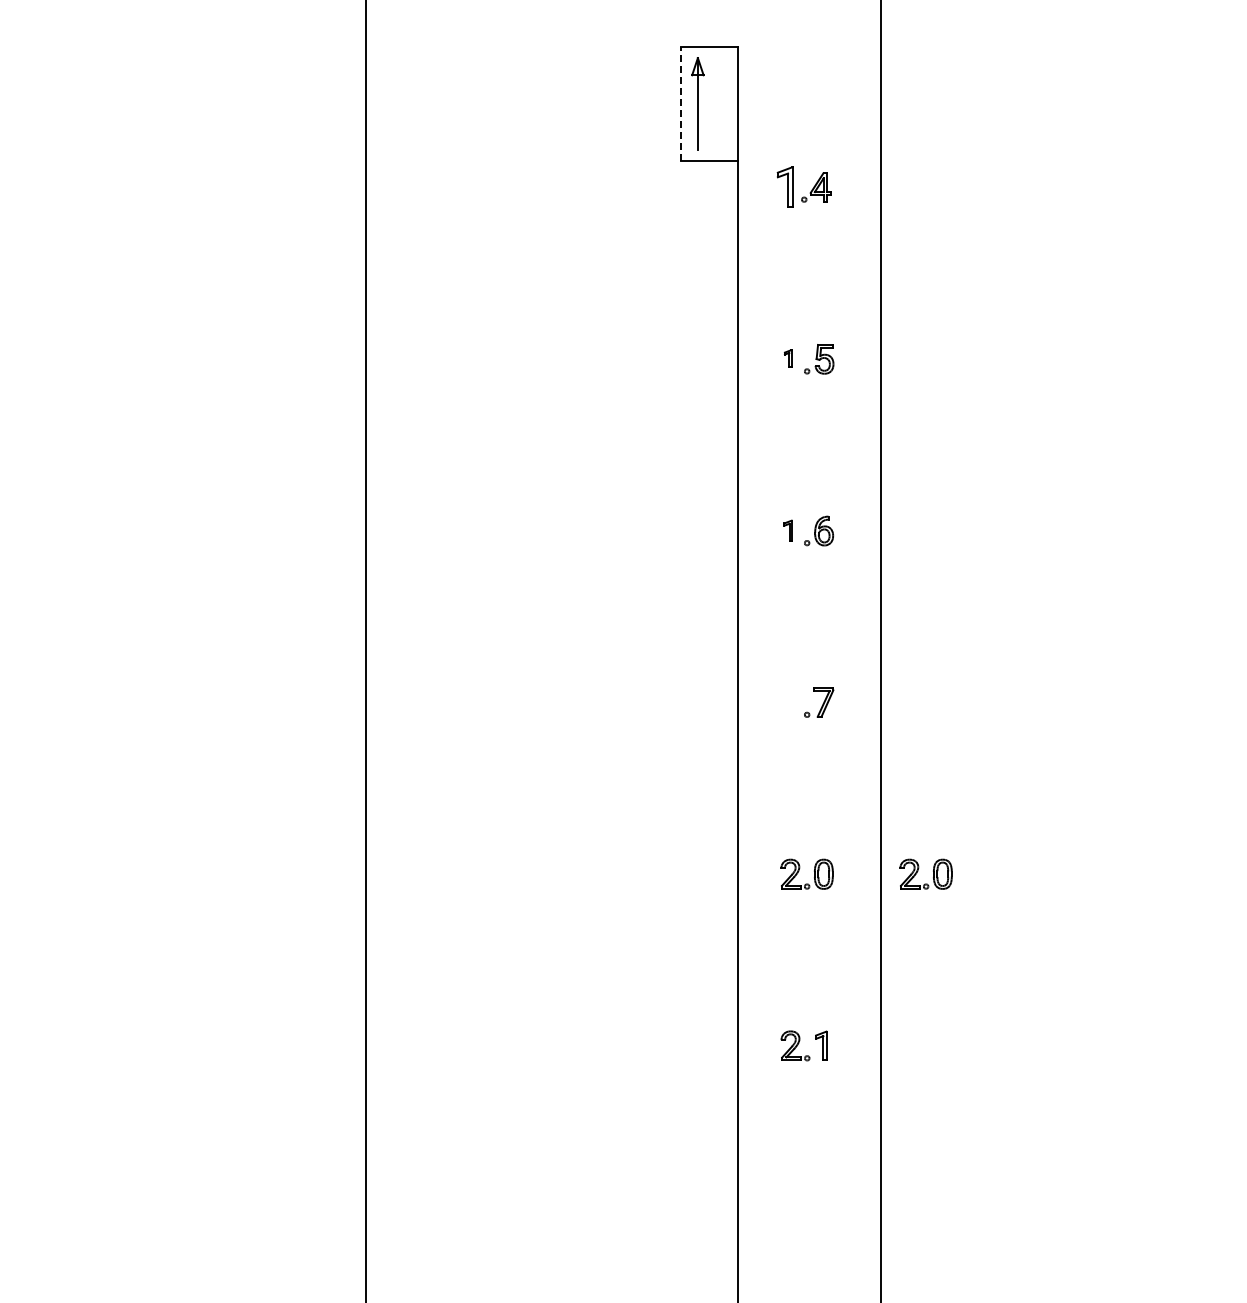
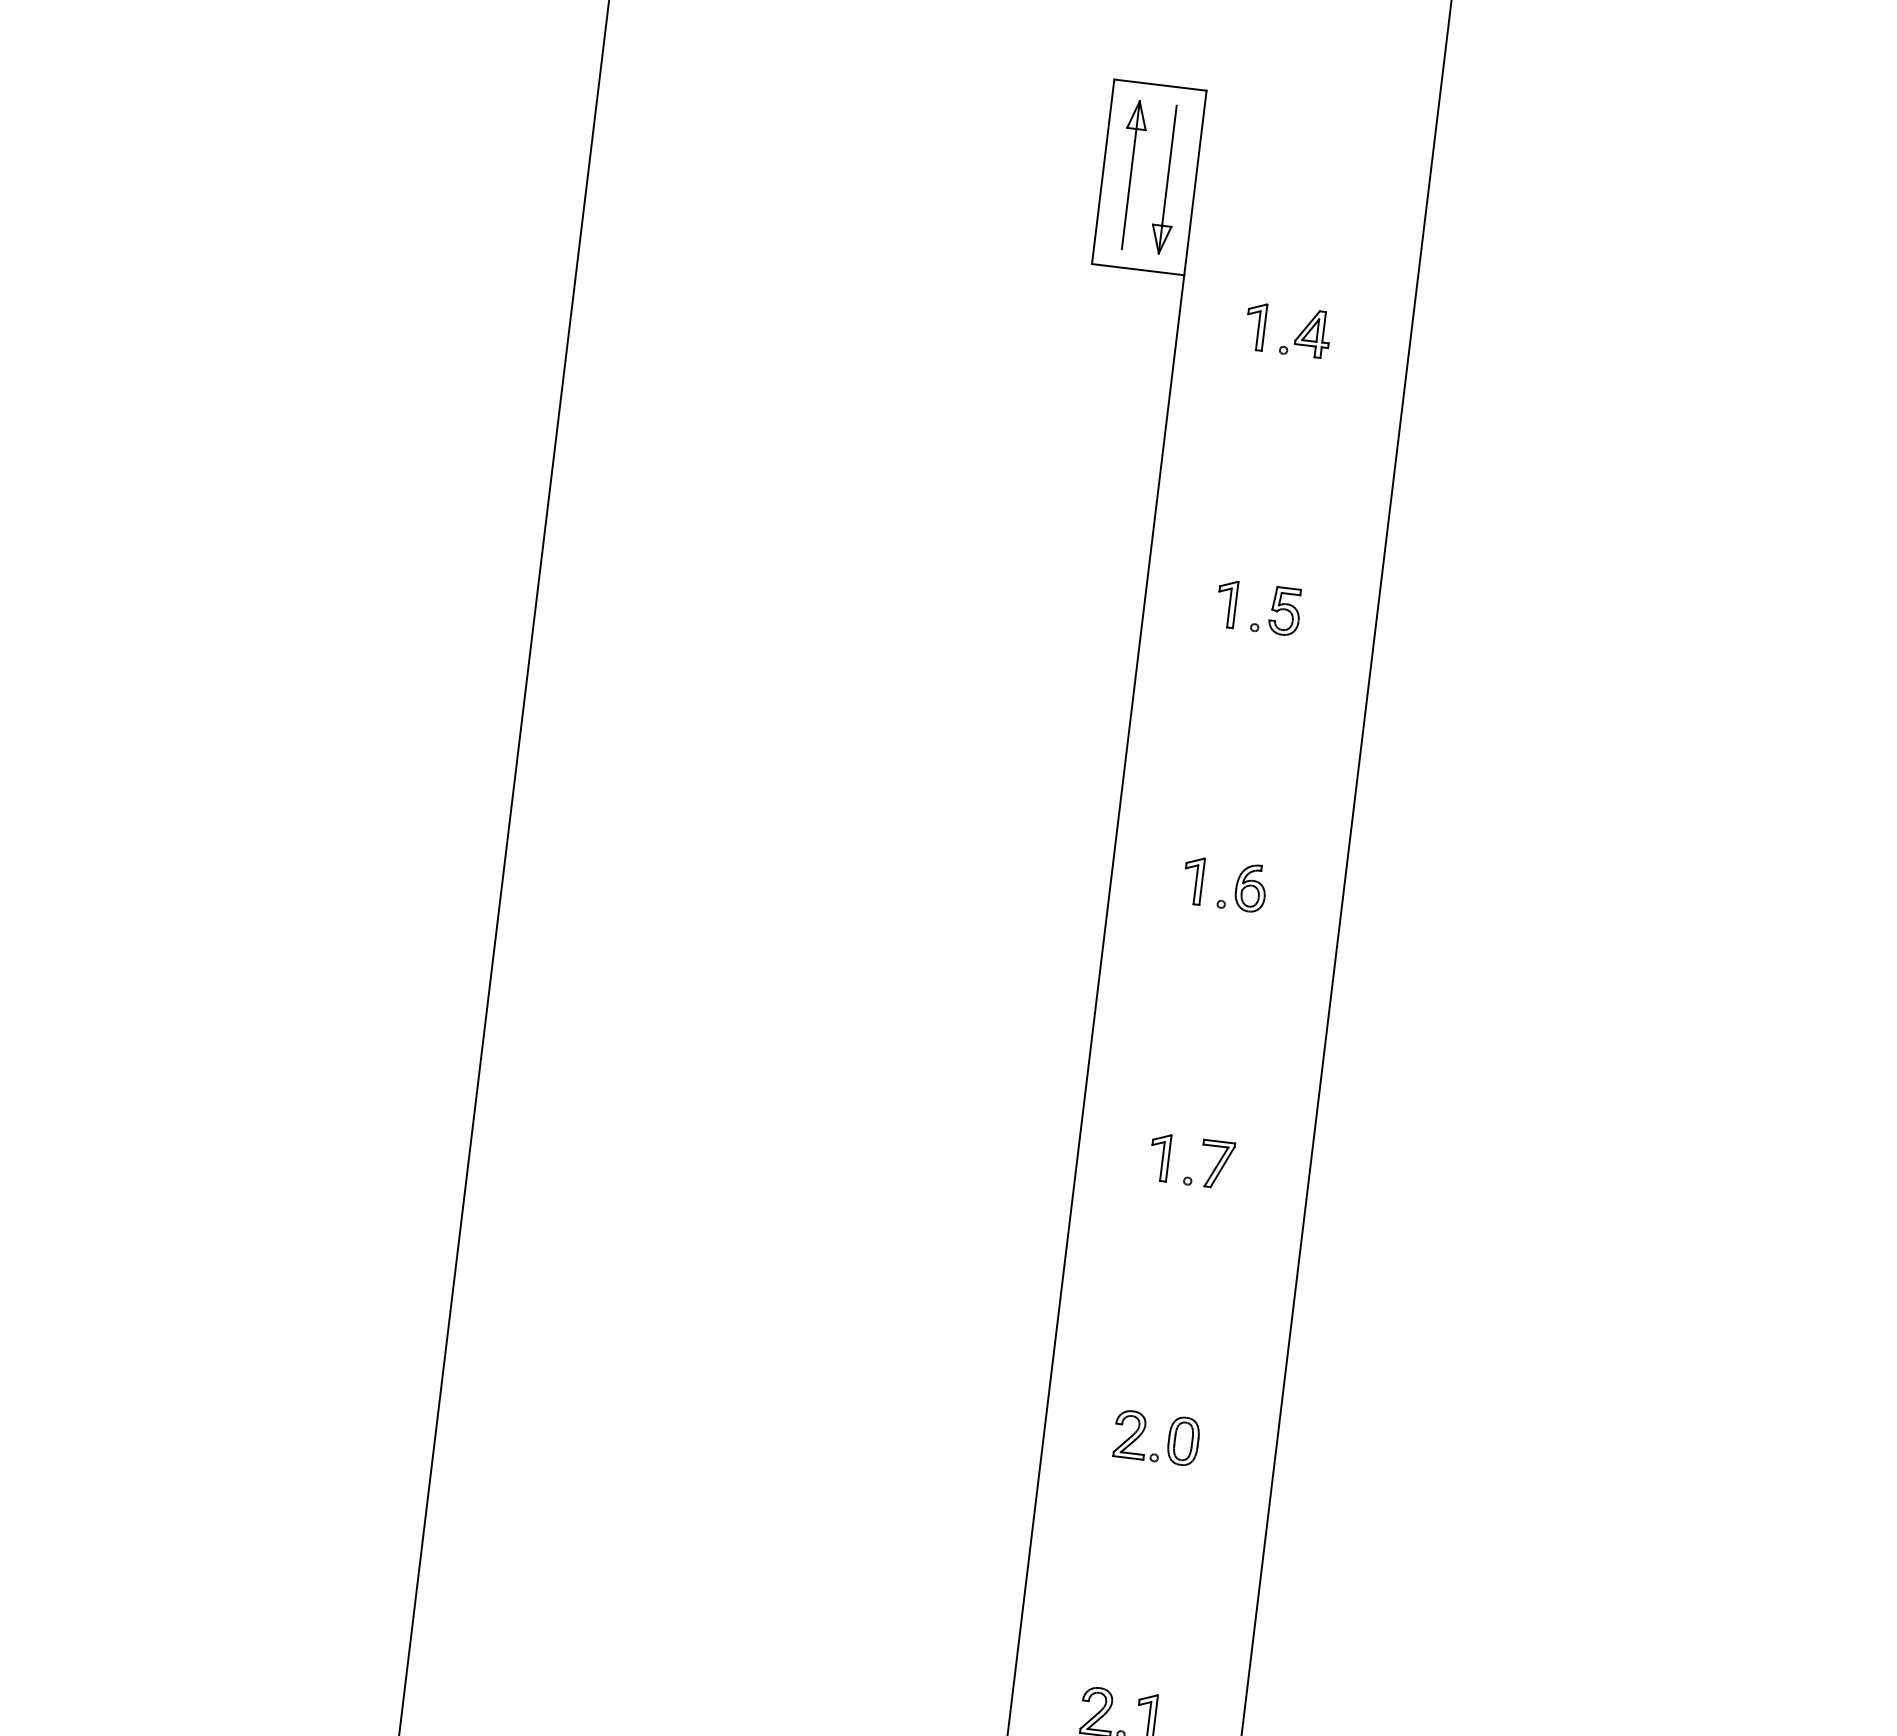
line: (680, 103) -> (1102, 171), dashed -> solid
part: (720, 103) -> (1167, 178), added
part: (785, 187) -> (1255, 326), size x0.71
part: (787, 358) -> (1225, 602), size x1.67
part: (787, 530) -> (1192, 880), size x1.43
part: (787, 702) -> (1158, 1157), added
part: (918, 871) -> (1336, 1455), removed

